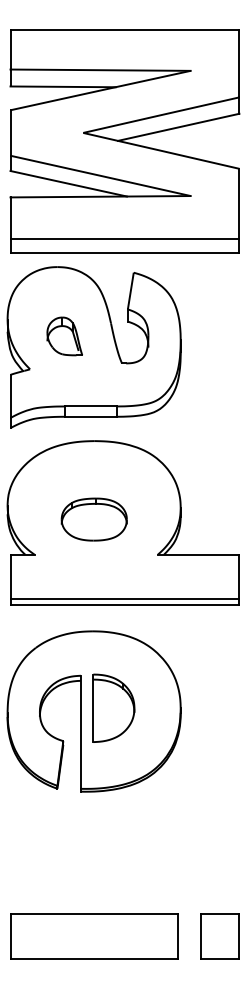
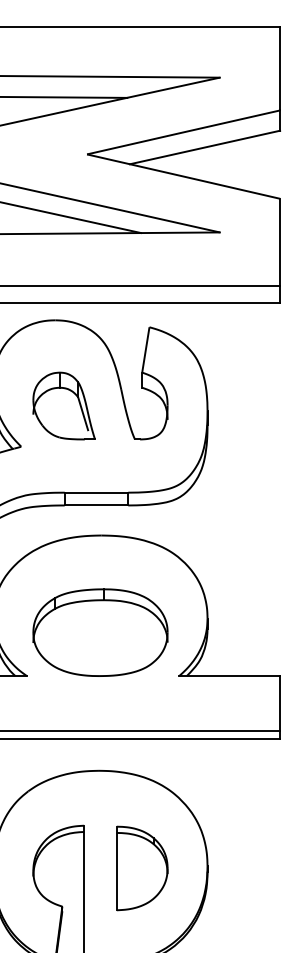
part: (64, 336) -> (63, 406), size x1.43
part: (94, 519) -> (100, 632), size x1.67
part: (113, 707) -> (141, 867), moved

